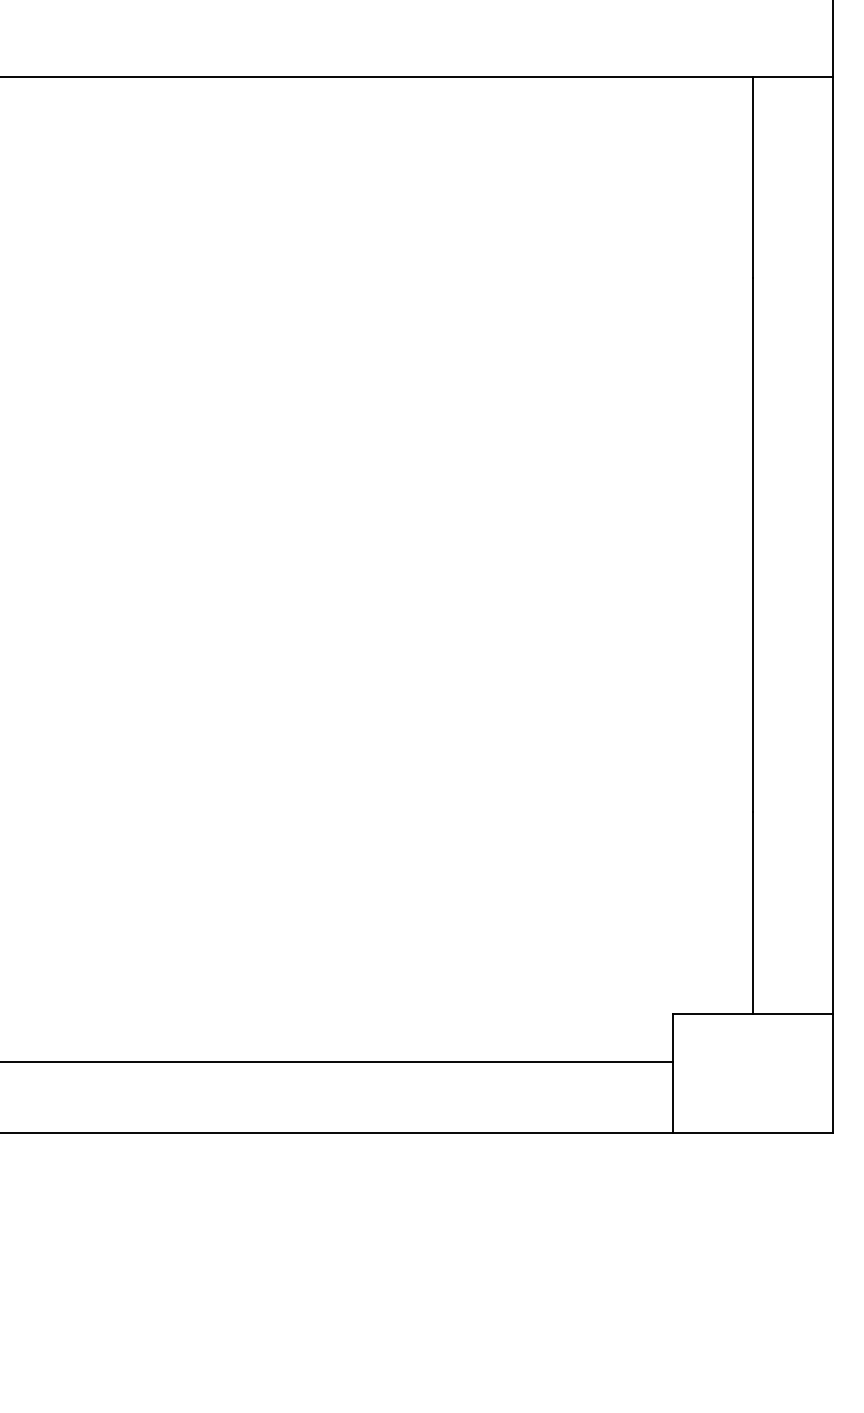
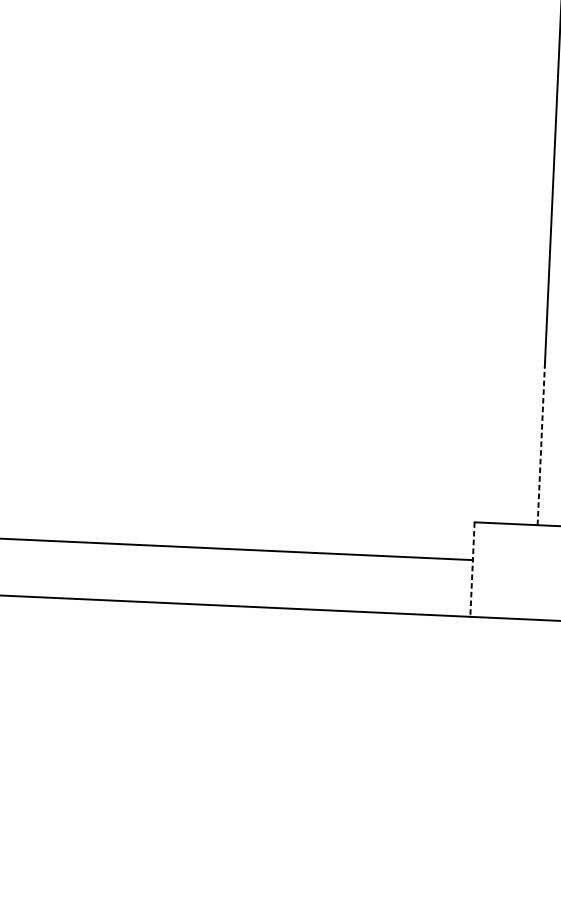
line: (753, 912) -> (541, 445), solid -> dashed
line: (673, 1073) -> (472, 569), solid -> dashed

